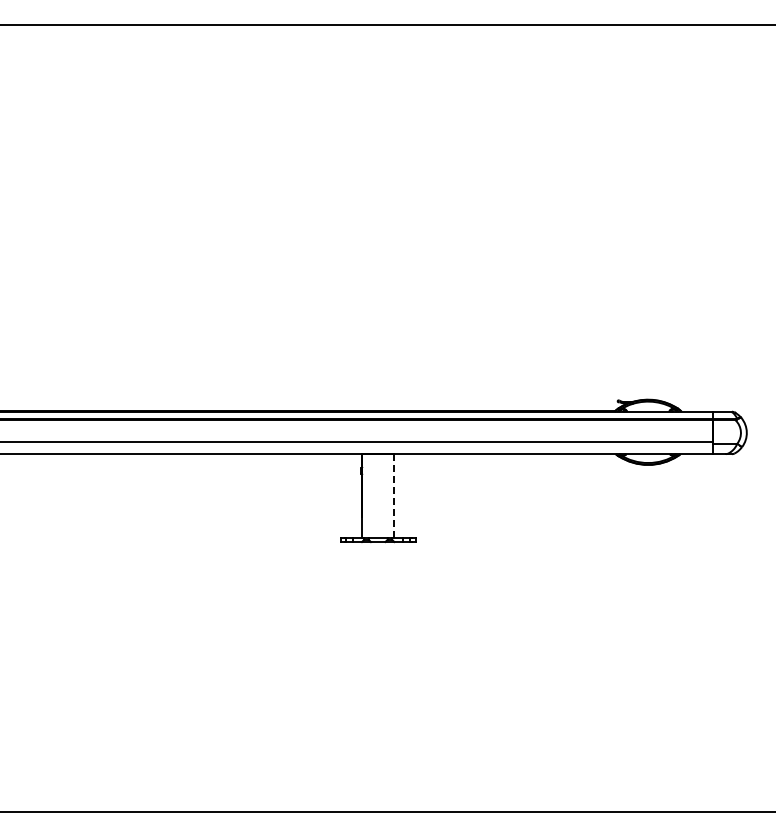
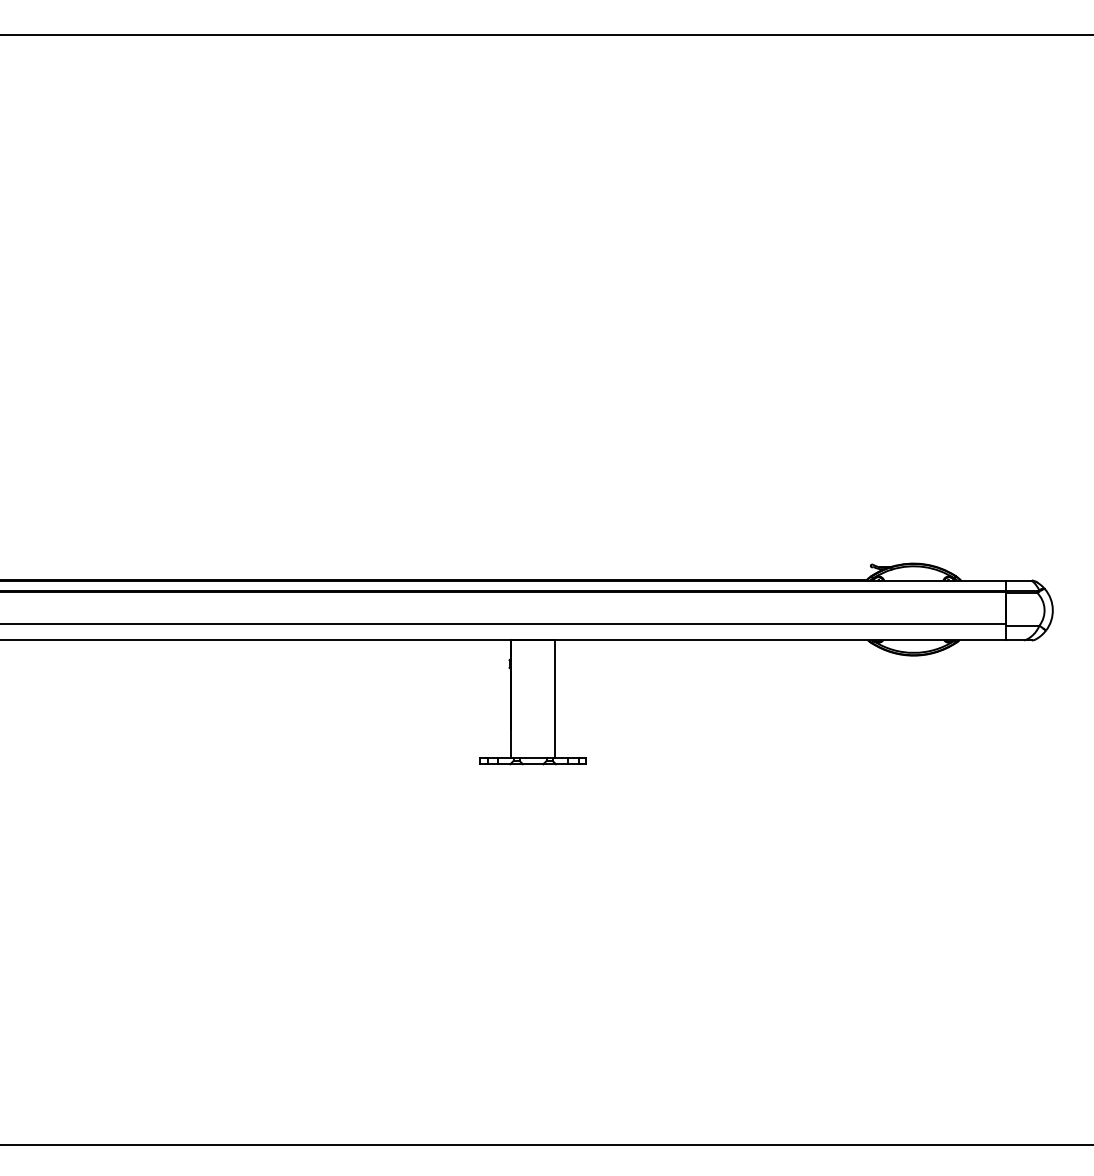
line: (393, 496) -> (554, 700), dashed -> solid

